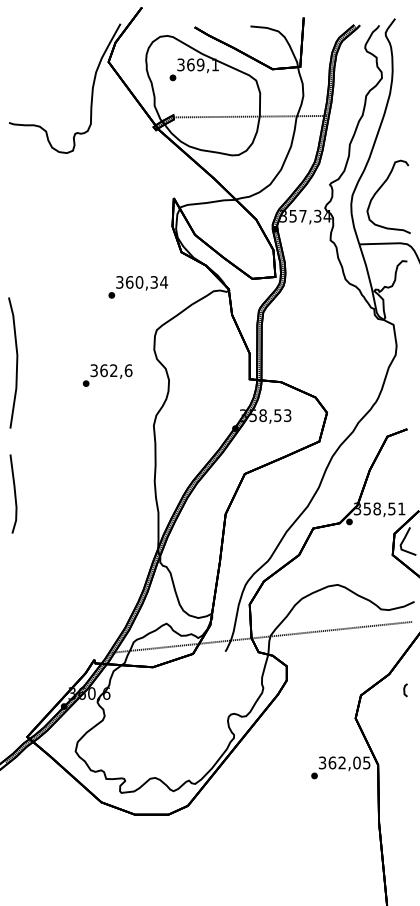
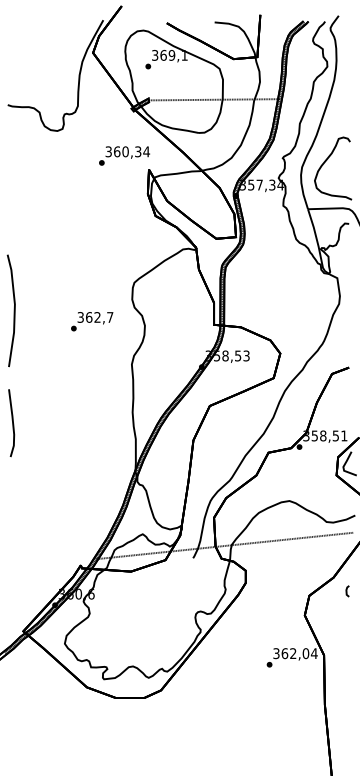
text: (138, 286) -> (124, 155), moved
text: (128, 370) -> (110, 317), 362,6 -> 362,7
text: (365, 762) -> (313, 653), 362,05 -> 362,04

